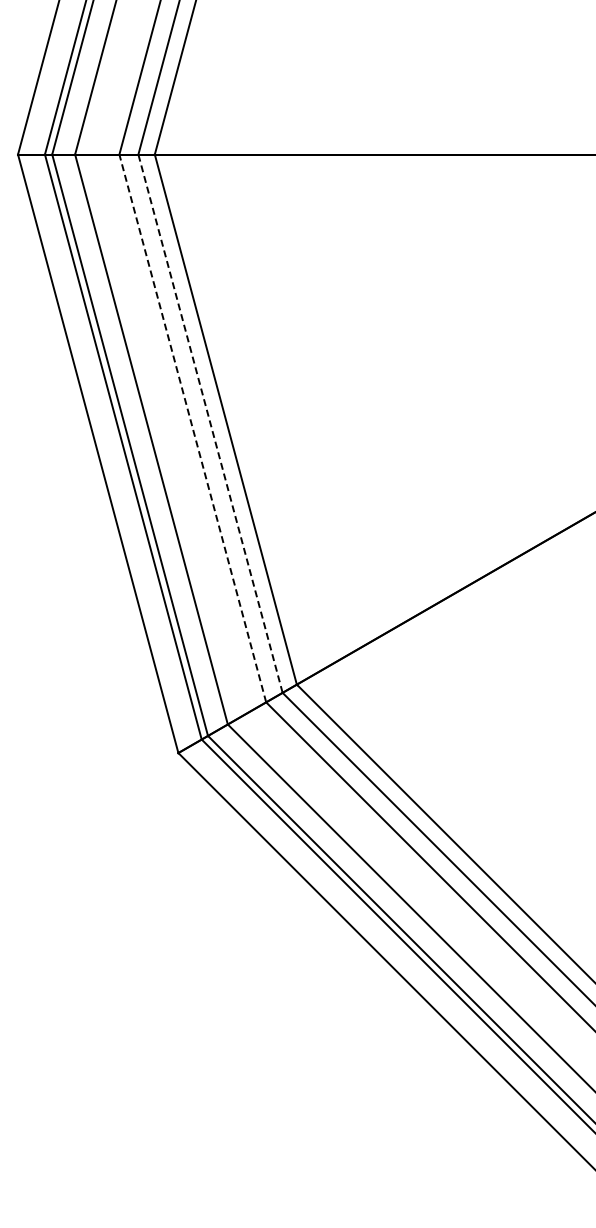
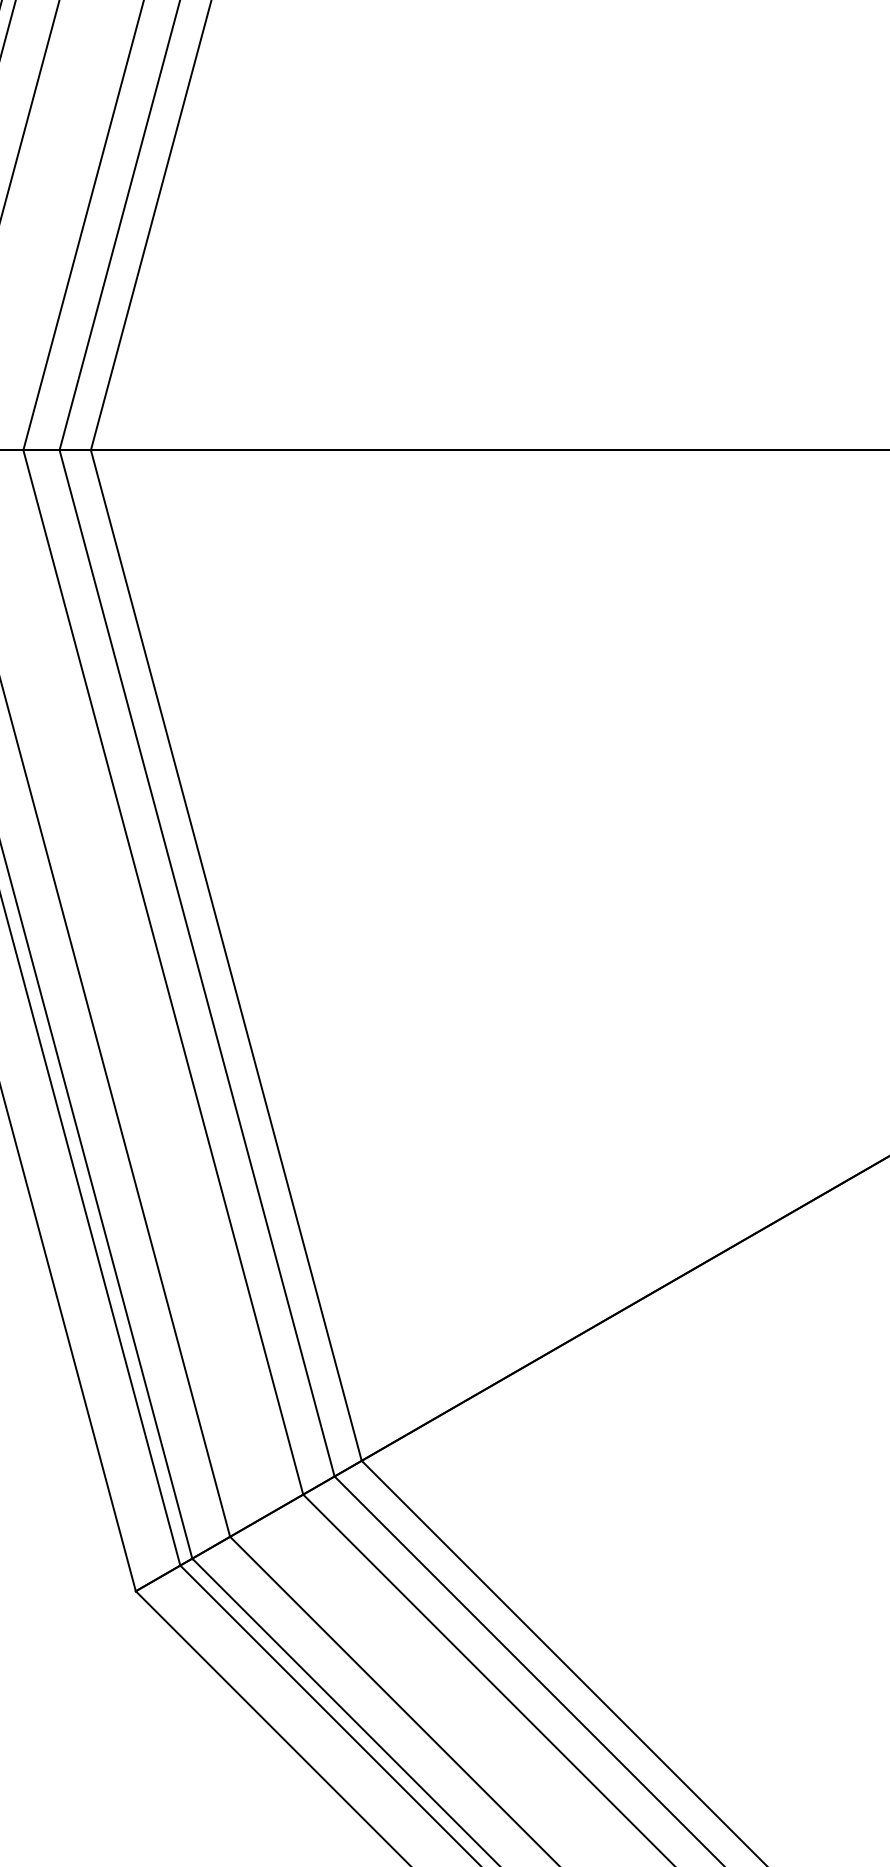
line: (210, 423) -> (197, 962), dashed -> solid
line: (192, 428) -> (162, 972), dashed -> solid

